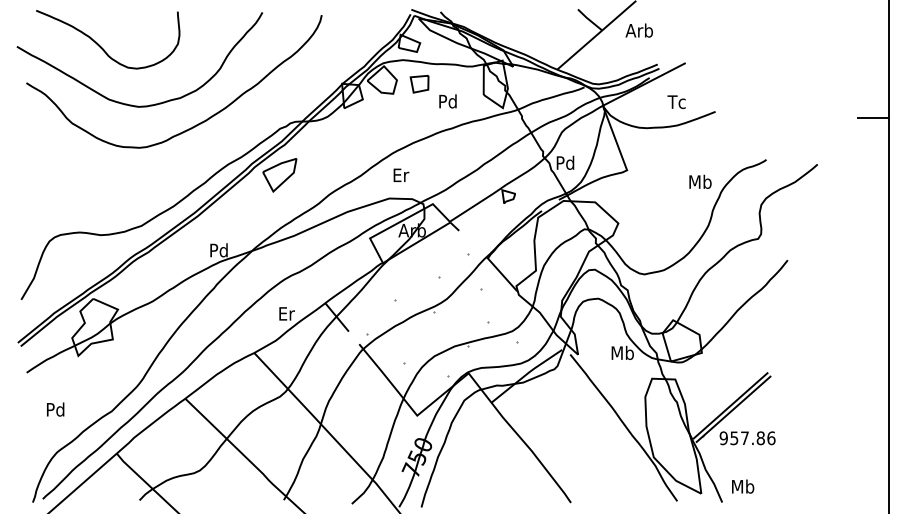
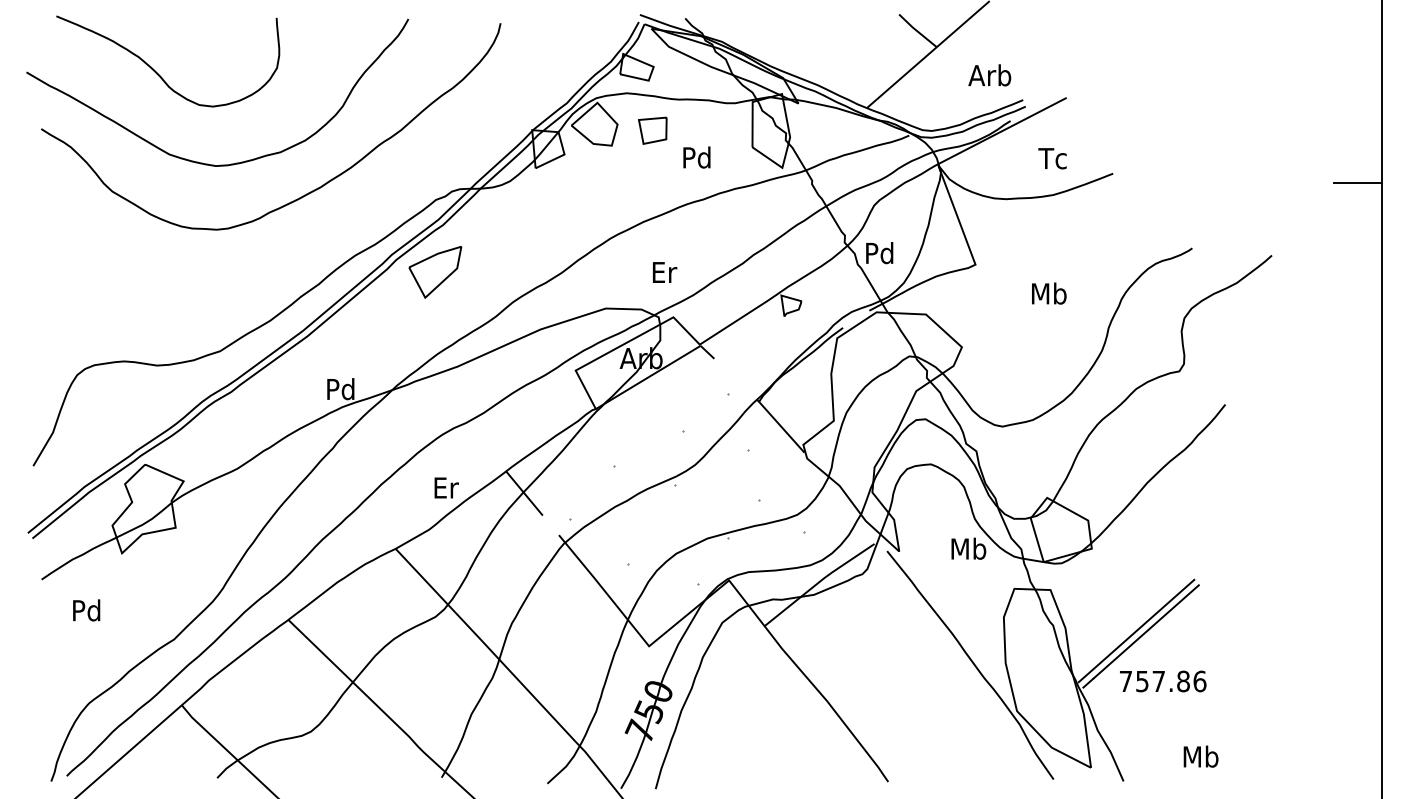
text: (638, 30) -> (988, 75), moved
text: (401, 174) -> (665, 271), moved
text: (700, 181) -> (1049, 292), moved
text: (55, 409) -> (86, 610), moved
text: (723, 438) -> (1125, 681), 957.86 -> 757.86
text: (743, 486) -> (1201, 756), moved

